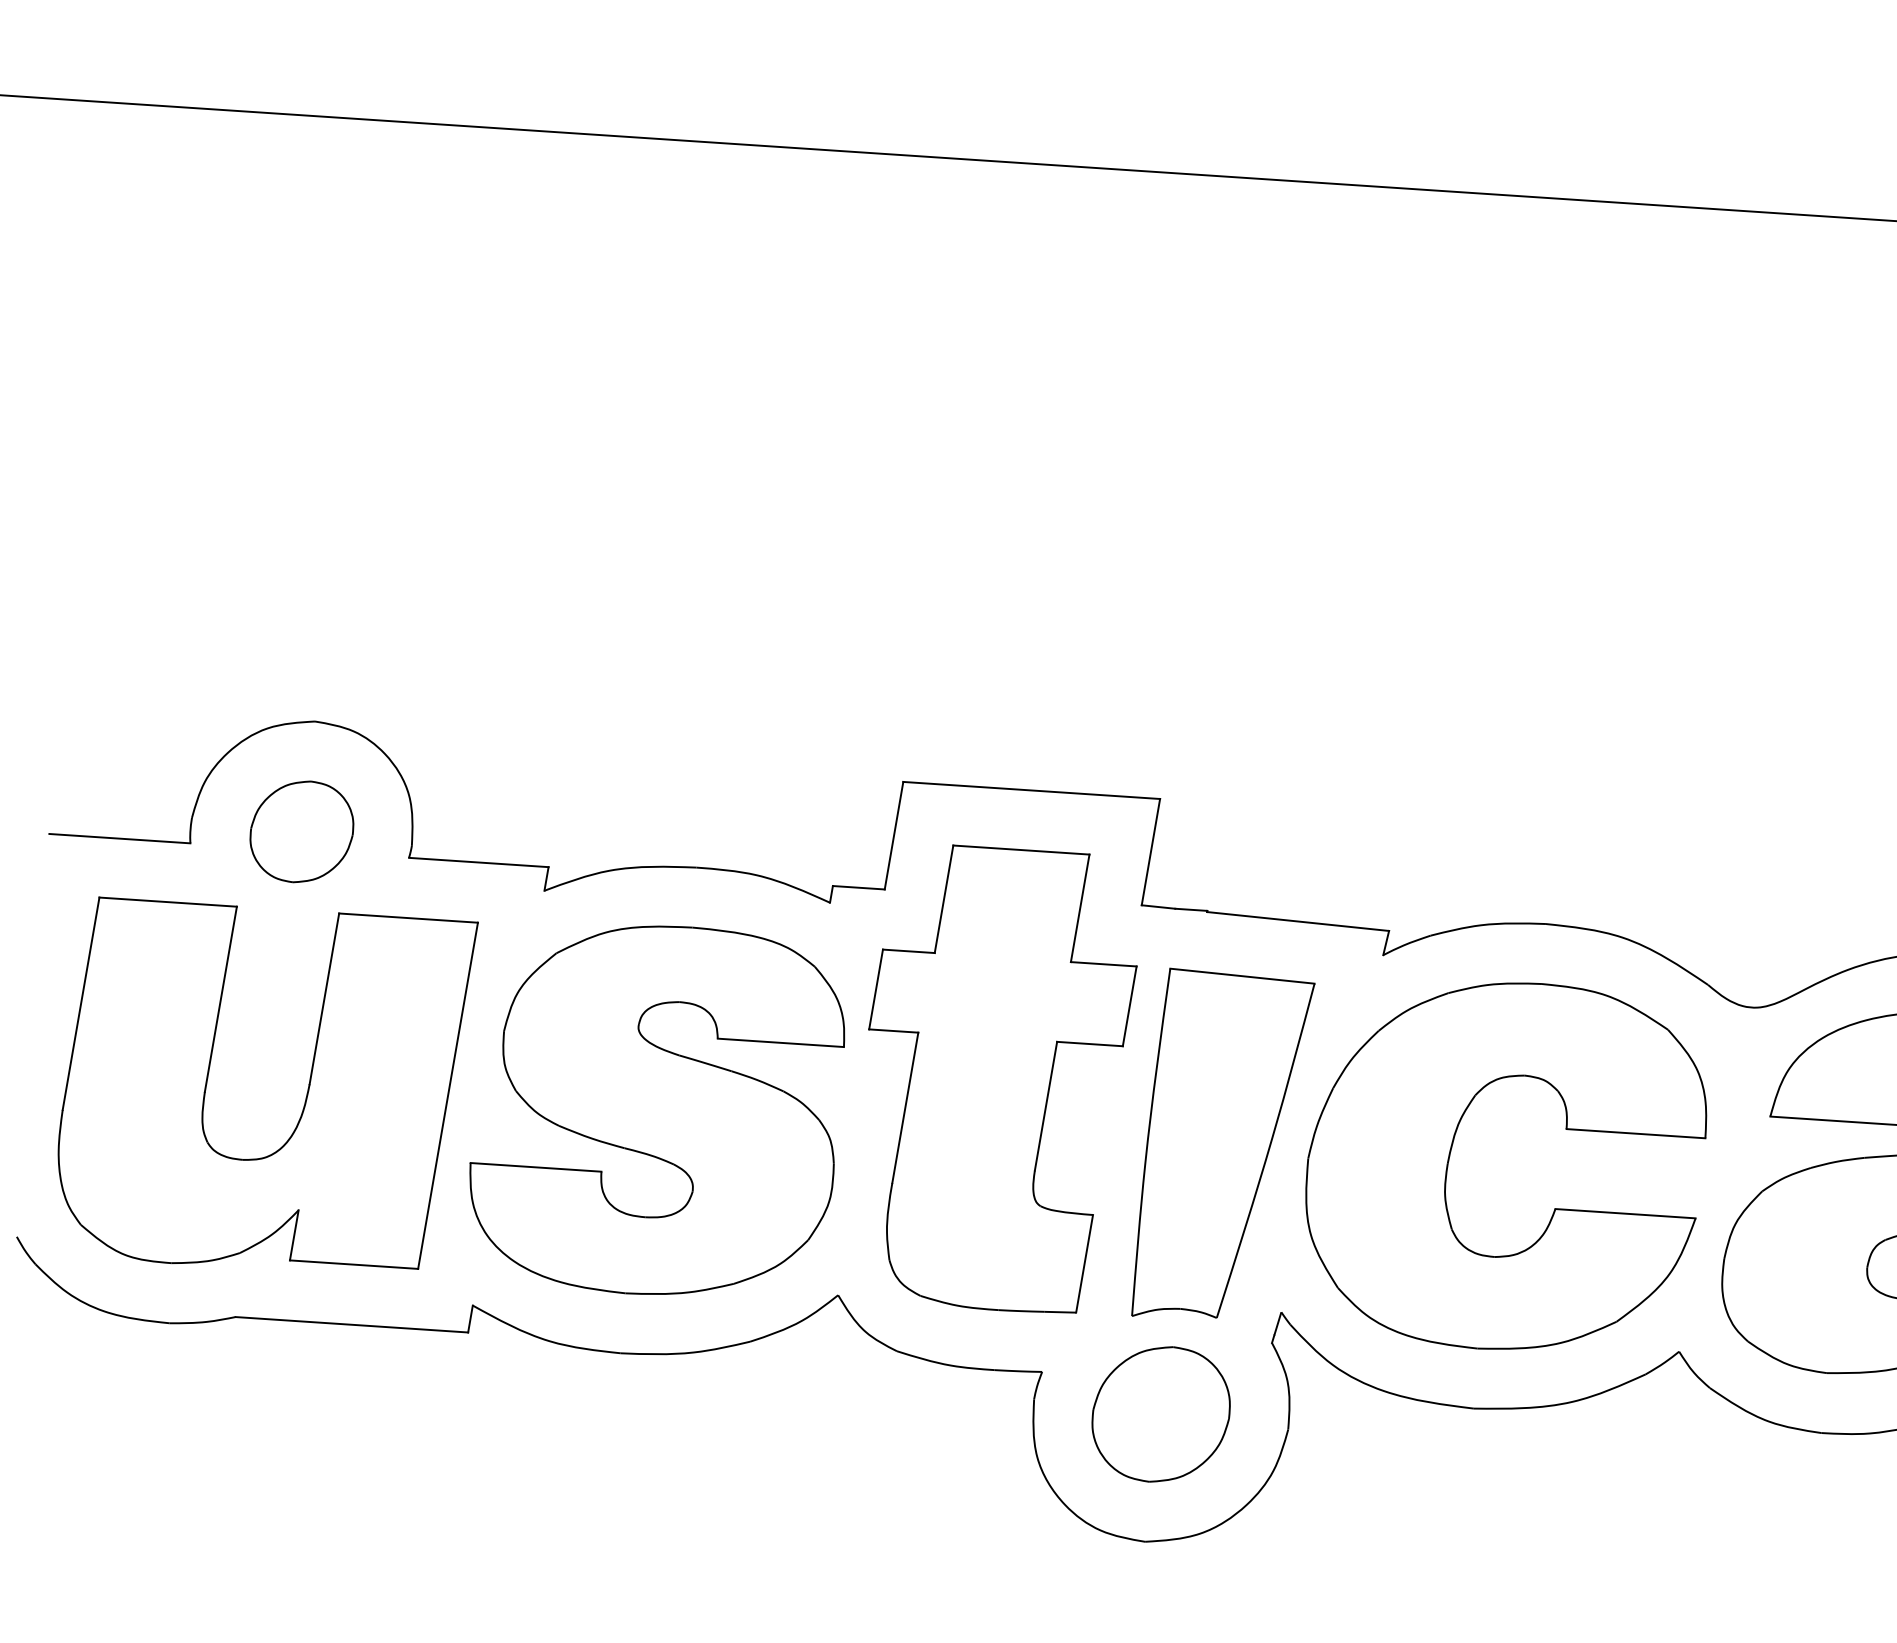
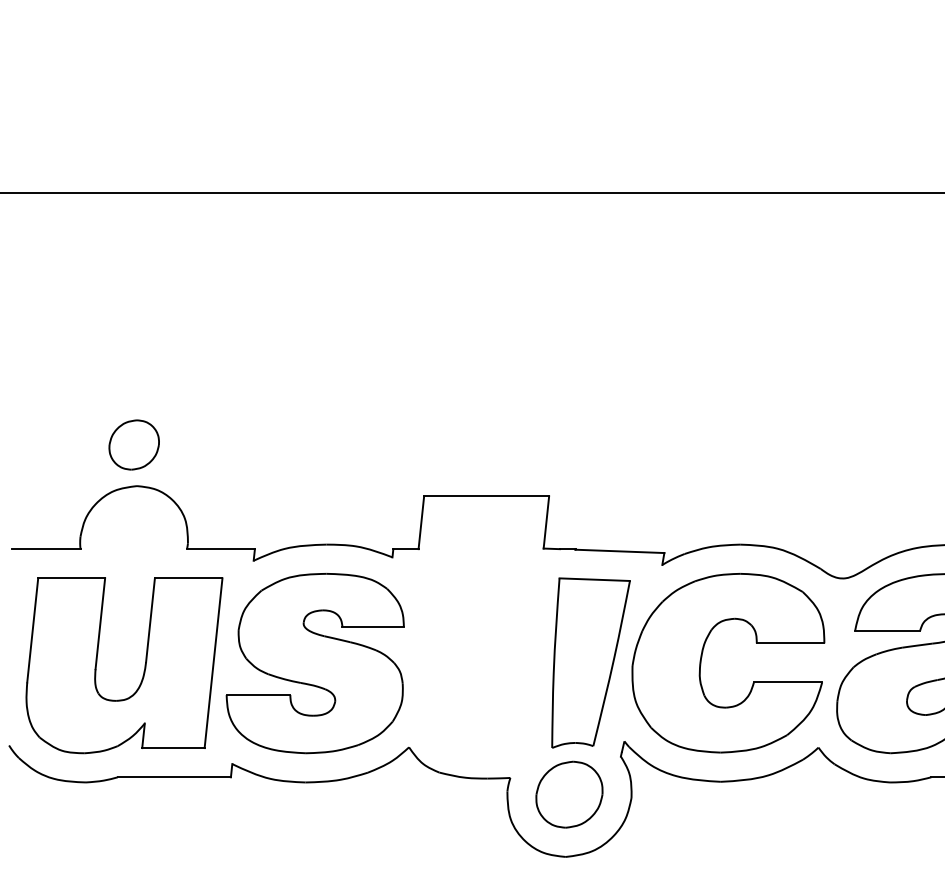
part: (300, 830) -> (133, 444), moved
part: (995, 1079) -> (478, 637), removed

